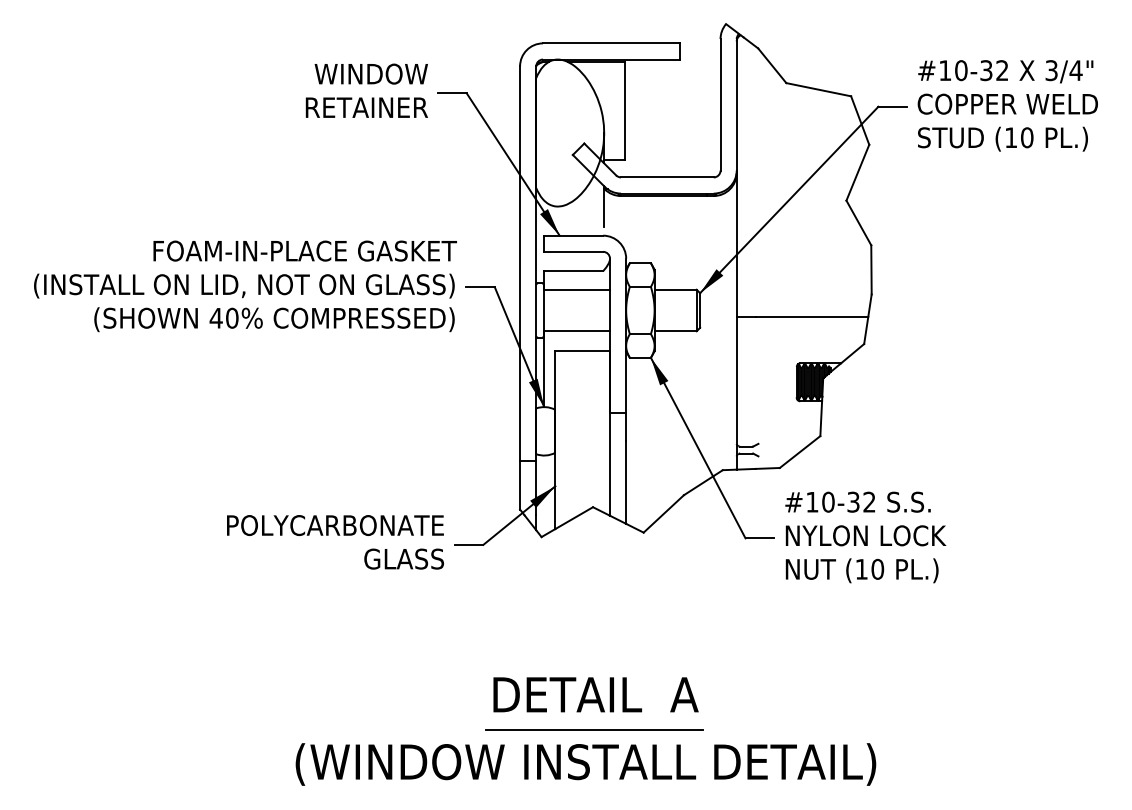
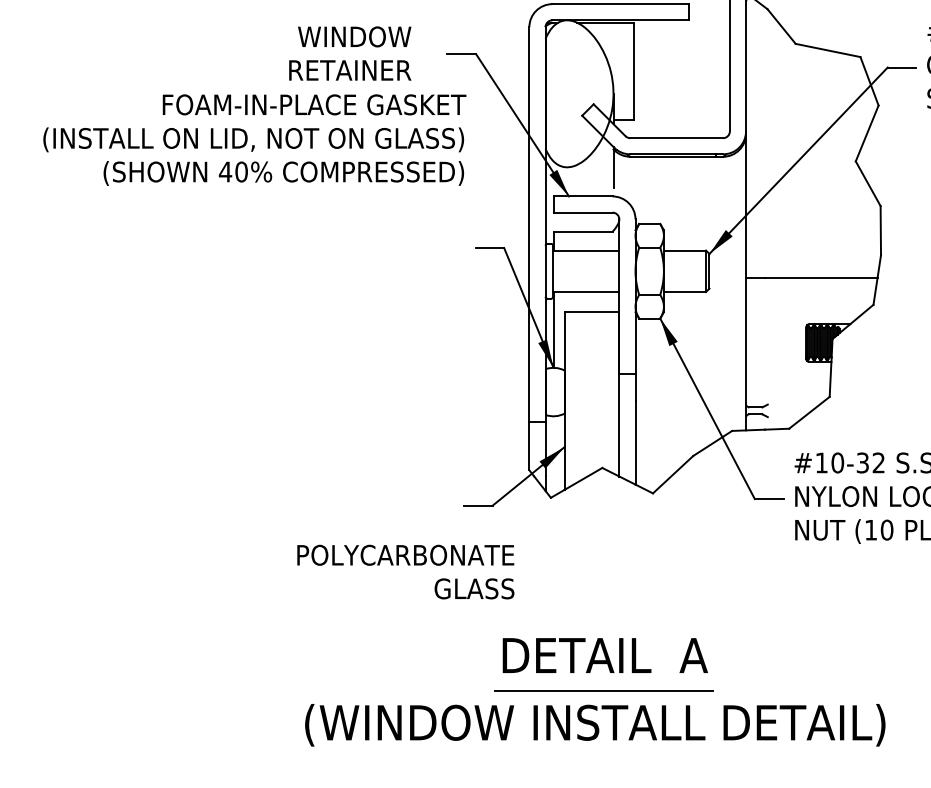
text: (366, 90) -> (349, 53), moved
text: (245, 286) -> (254, 140), moved
text: (335, 542) -> (405, 572), moved

